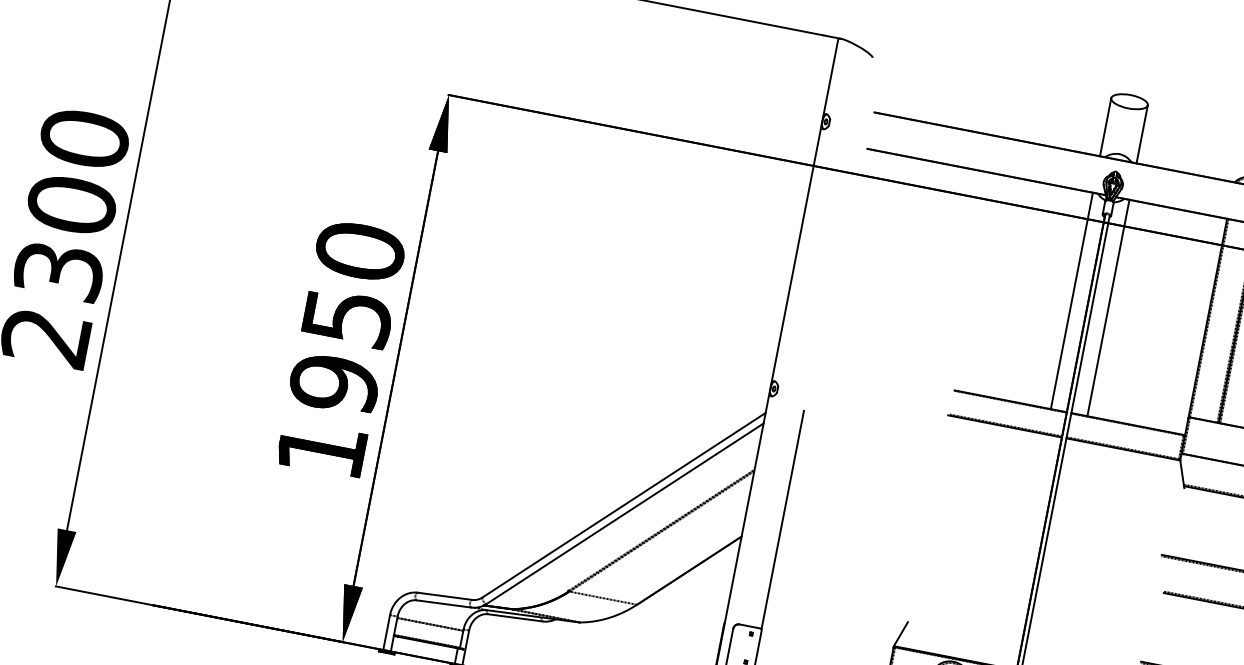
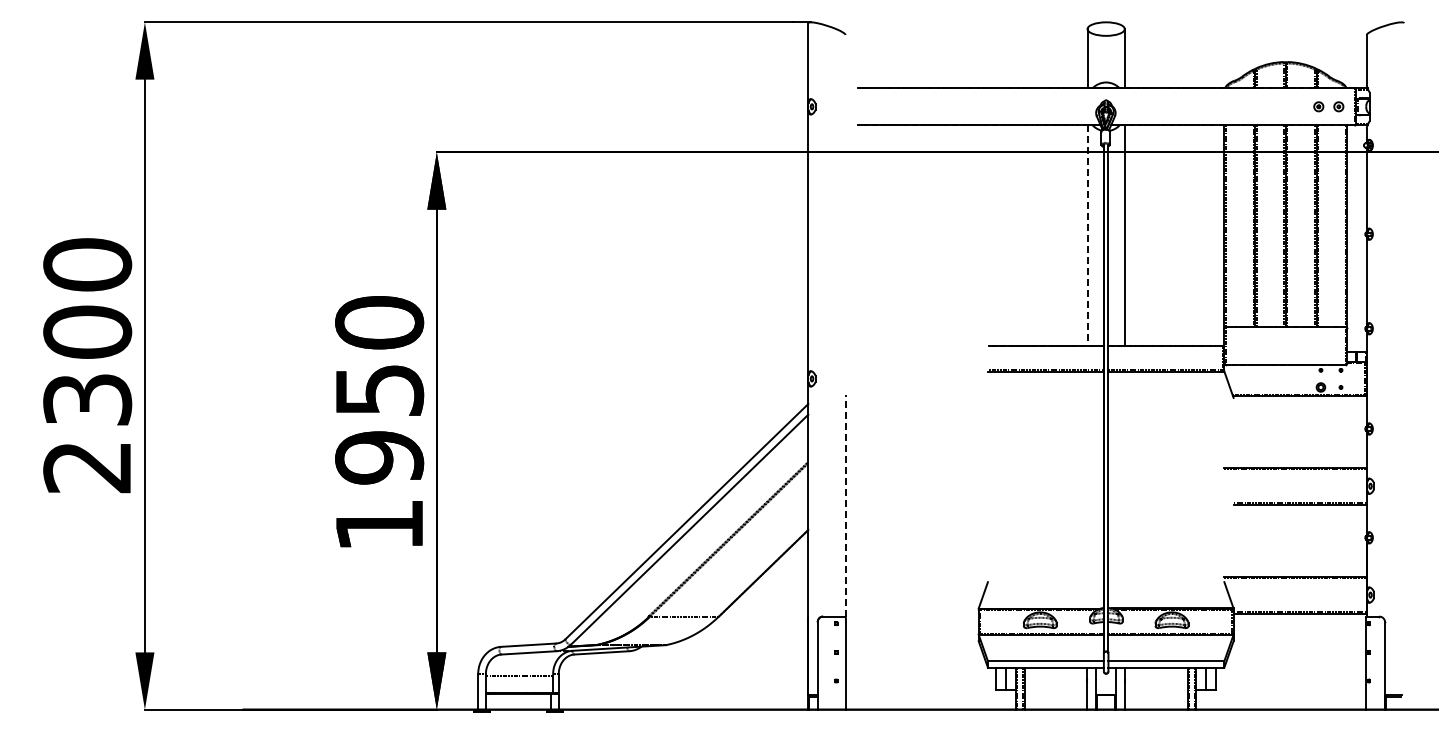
line: (1071, 301) -> (1087, 236), solid -> dashed
line: (782, 519) -> (845, 505), solid -> dashed

